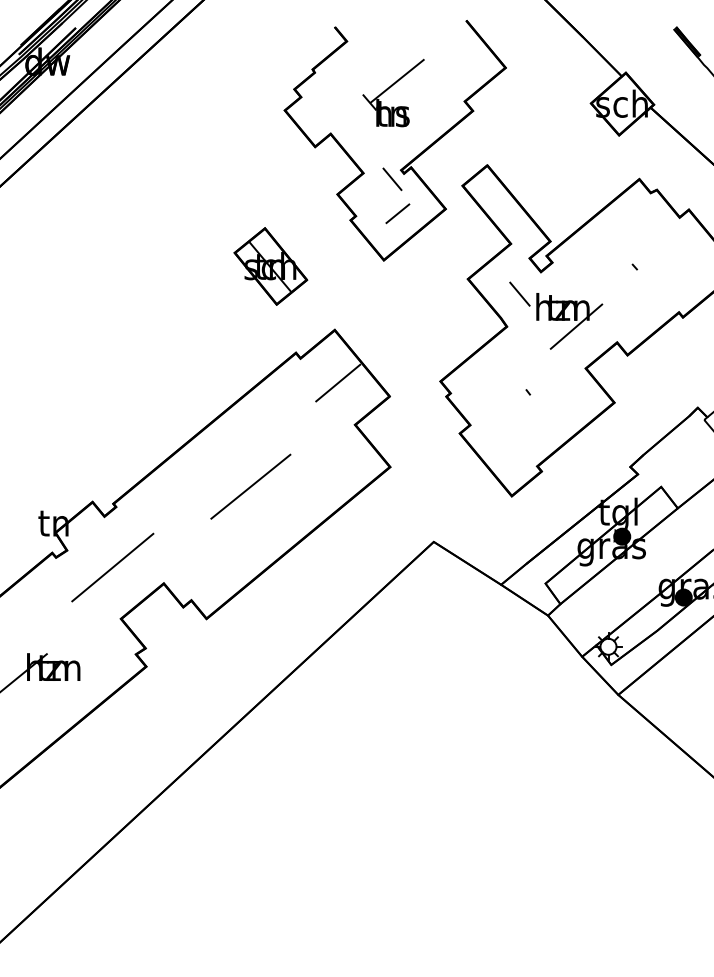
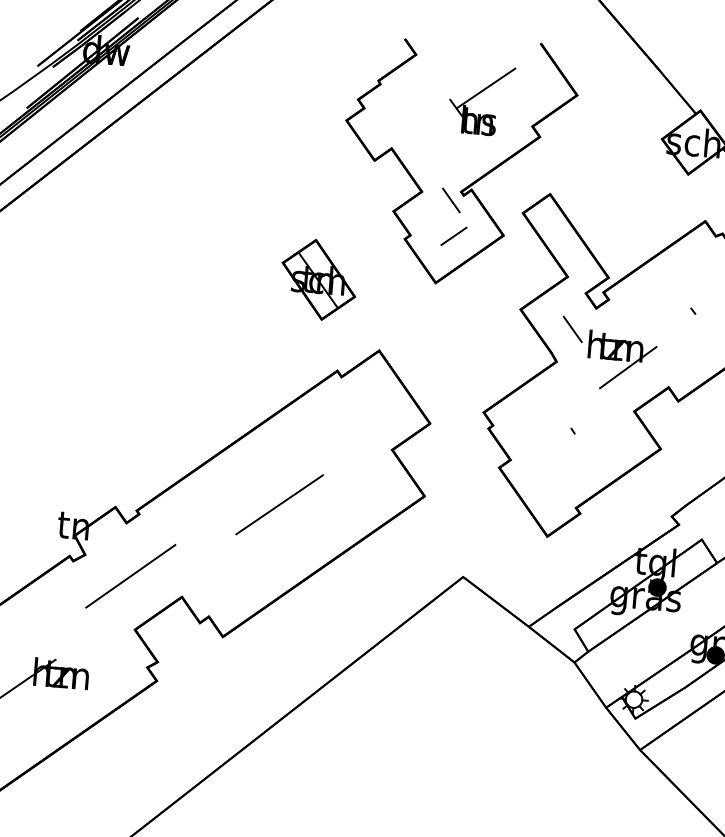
part: (393, 92) -> (481, 99), moved
line: (338, 382) -> (378, 404), removed

